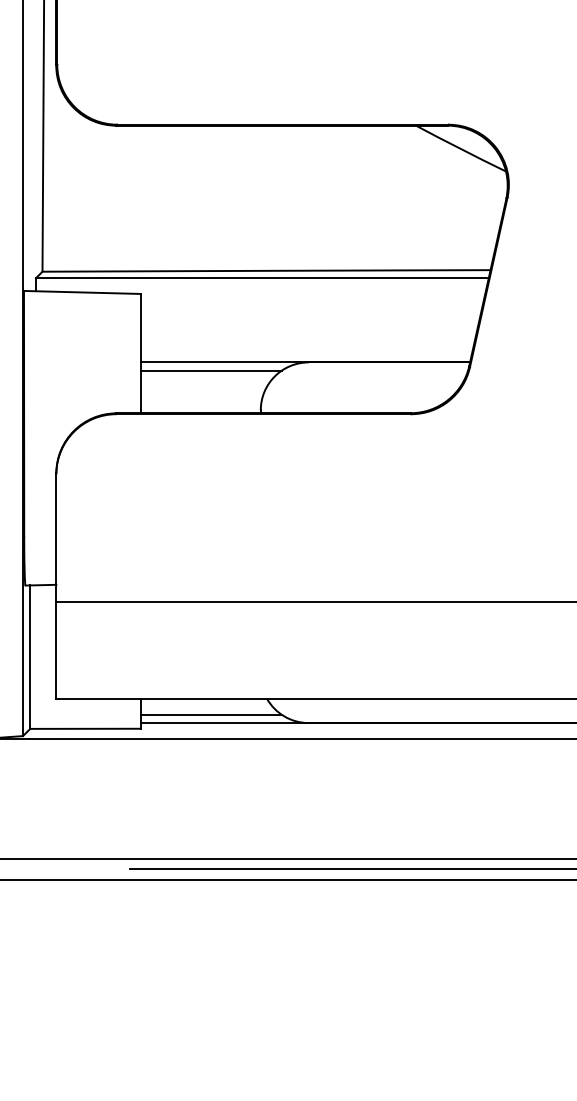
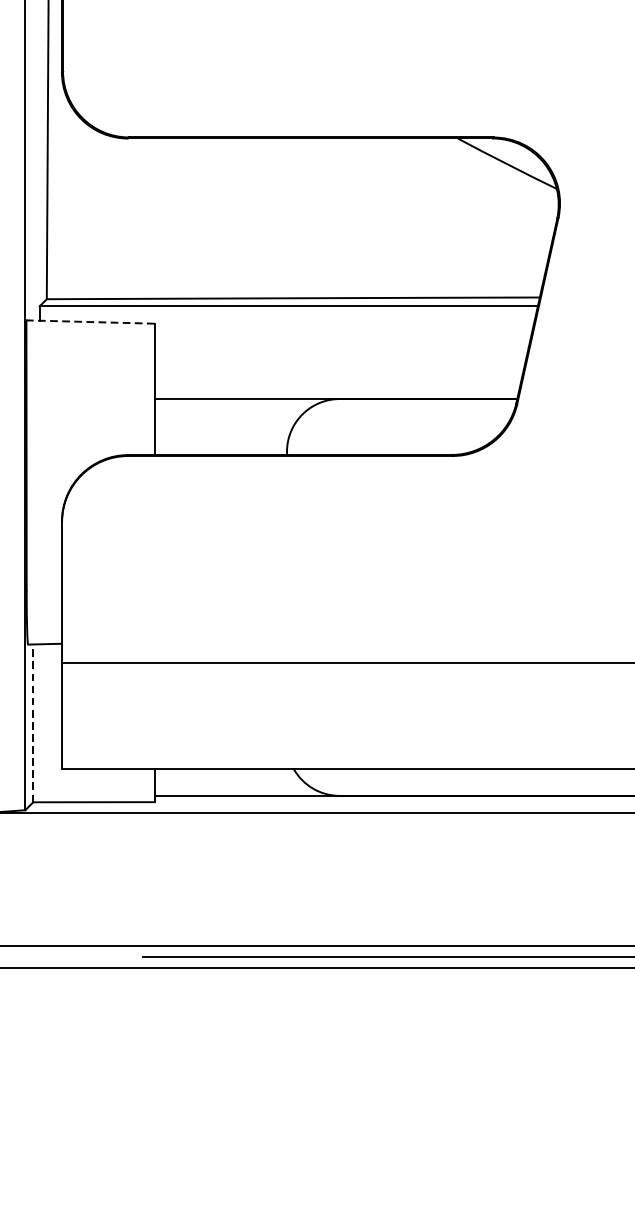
line: (81, 292) -> (89, 322), solid -> dashed
line: (210, 370) -> (231, 407), removed
line: (30, 657) -> (33, 723), solid -> dashed
line: (210, 714) -> (231, 786), removed

